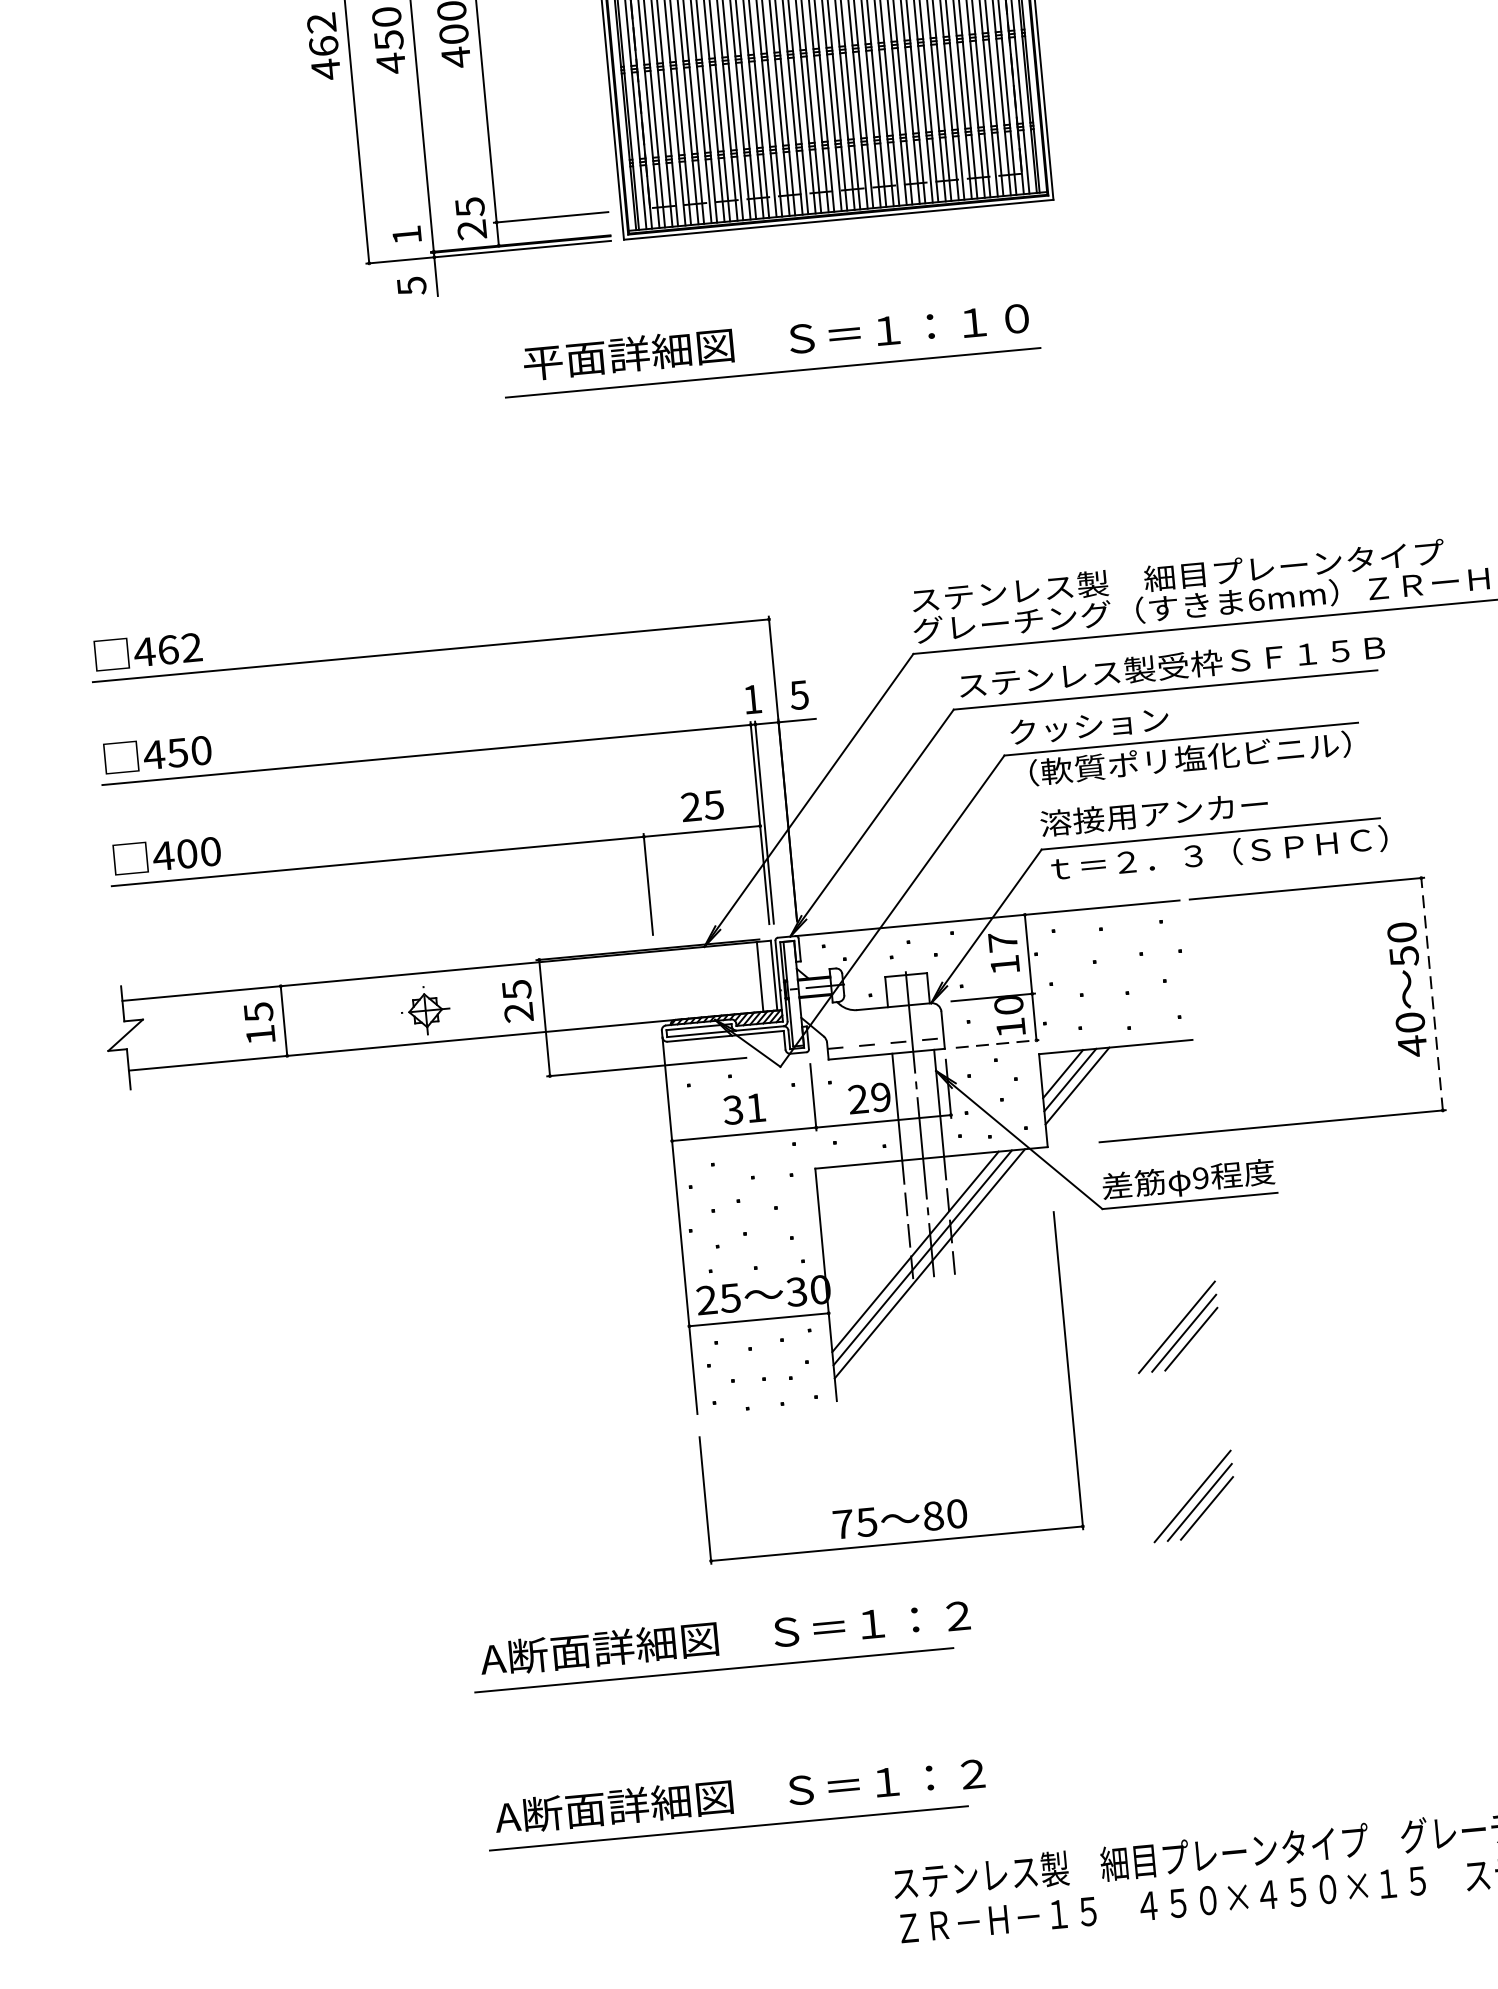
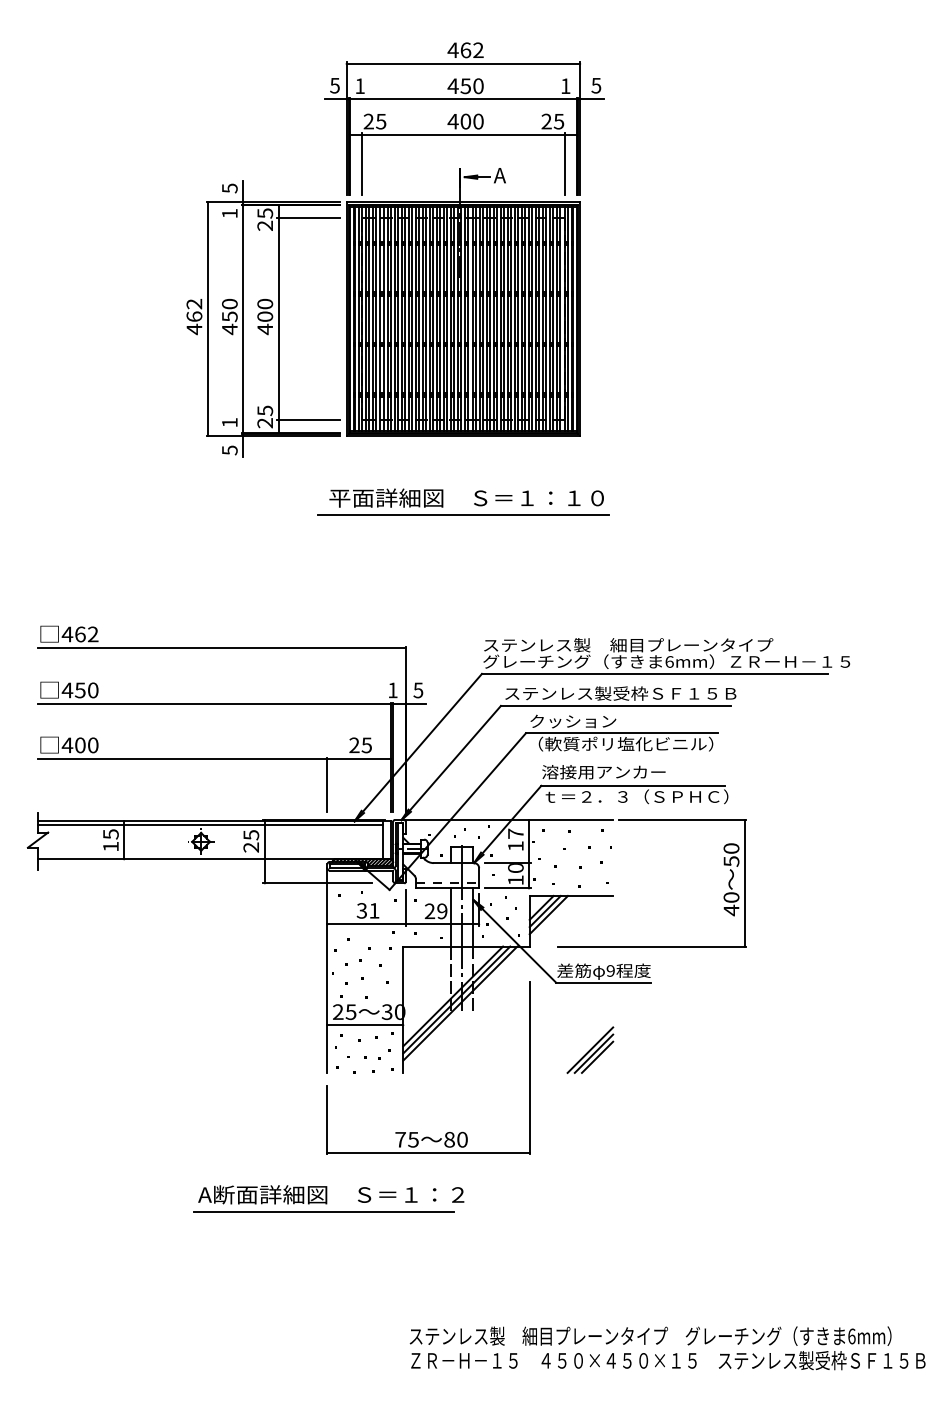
part: (791, 349) -> (474, 503), moved
line: (439, 977) -> (210, 824), added
line: (1431, 992) -> (744, 882), dashed -> solid
line: (996, 1044) -> (507, 888), dashed -> solid
part: (1192, 1495) -> (590, 1141), removed
part: (735, 1802) -> (328, 1284), removed

